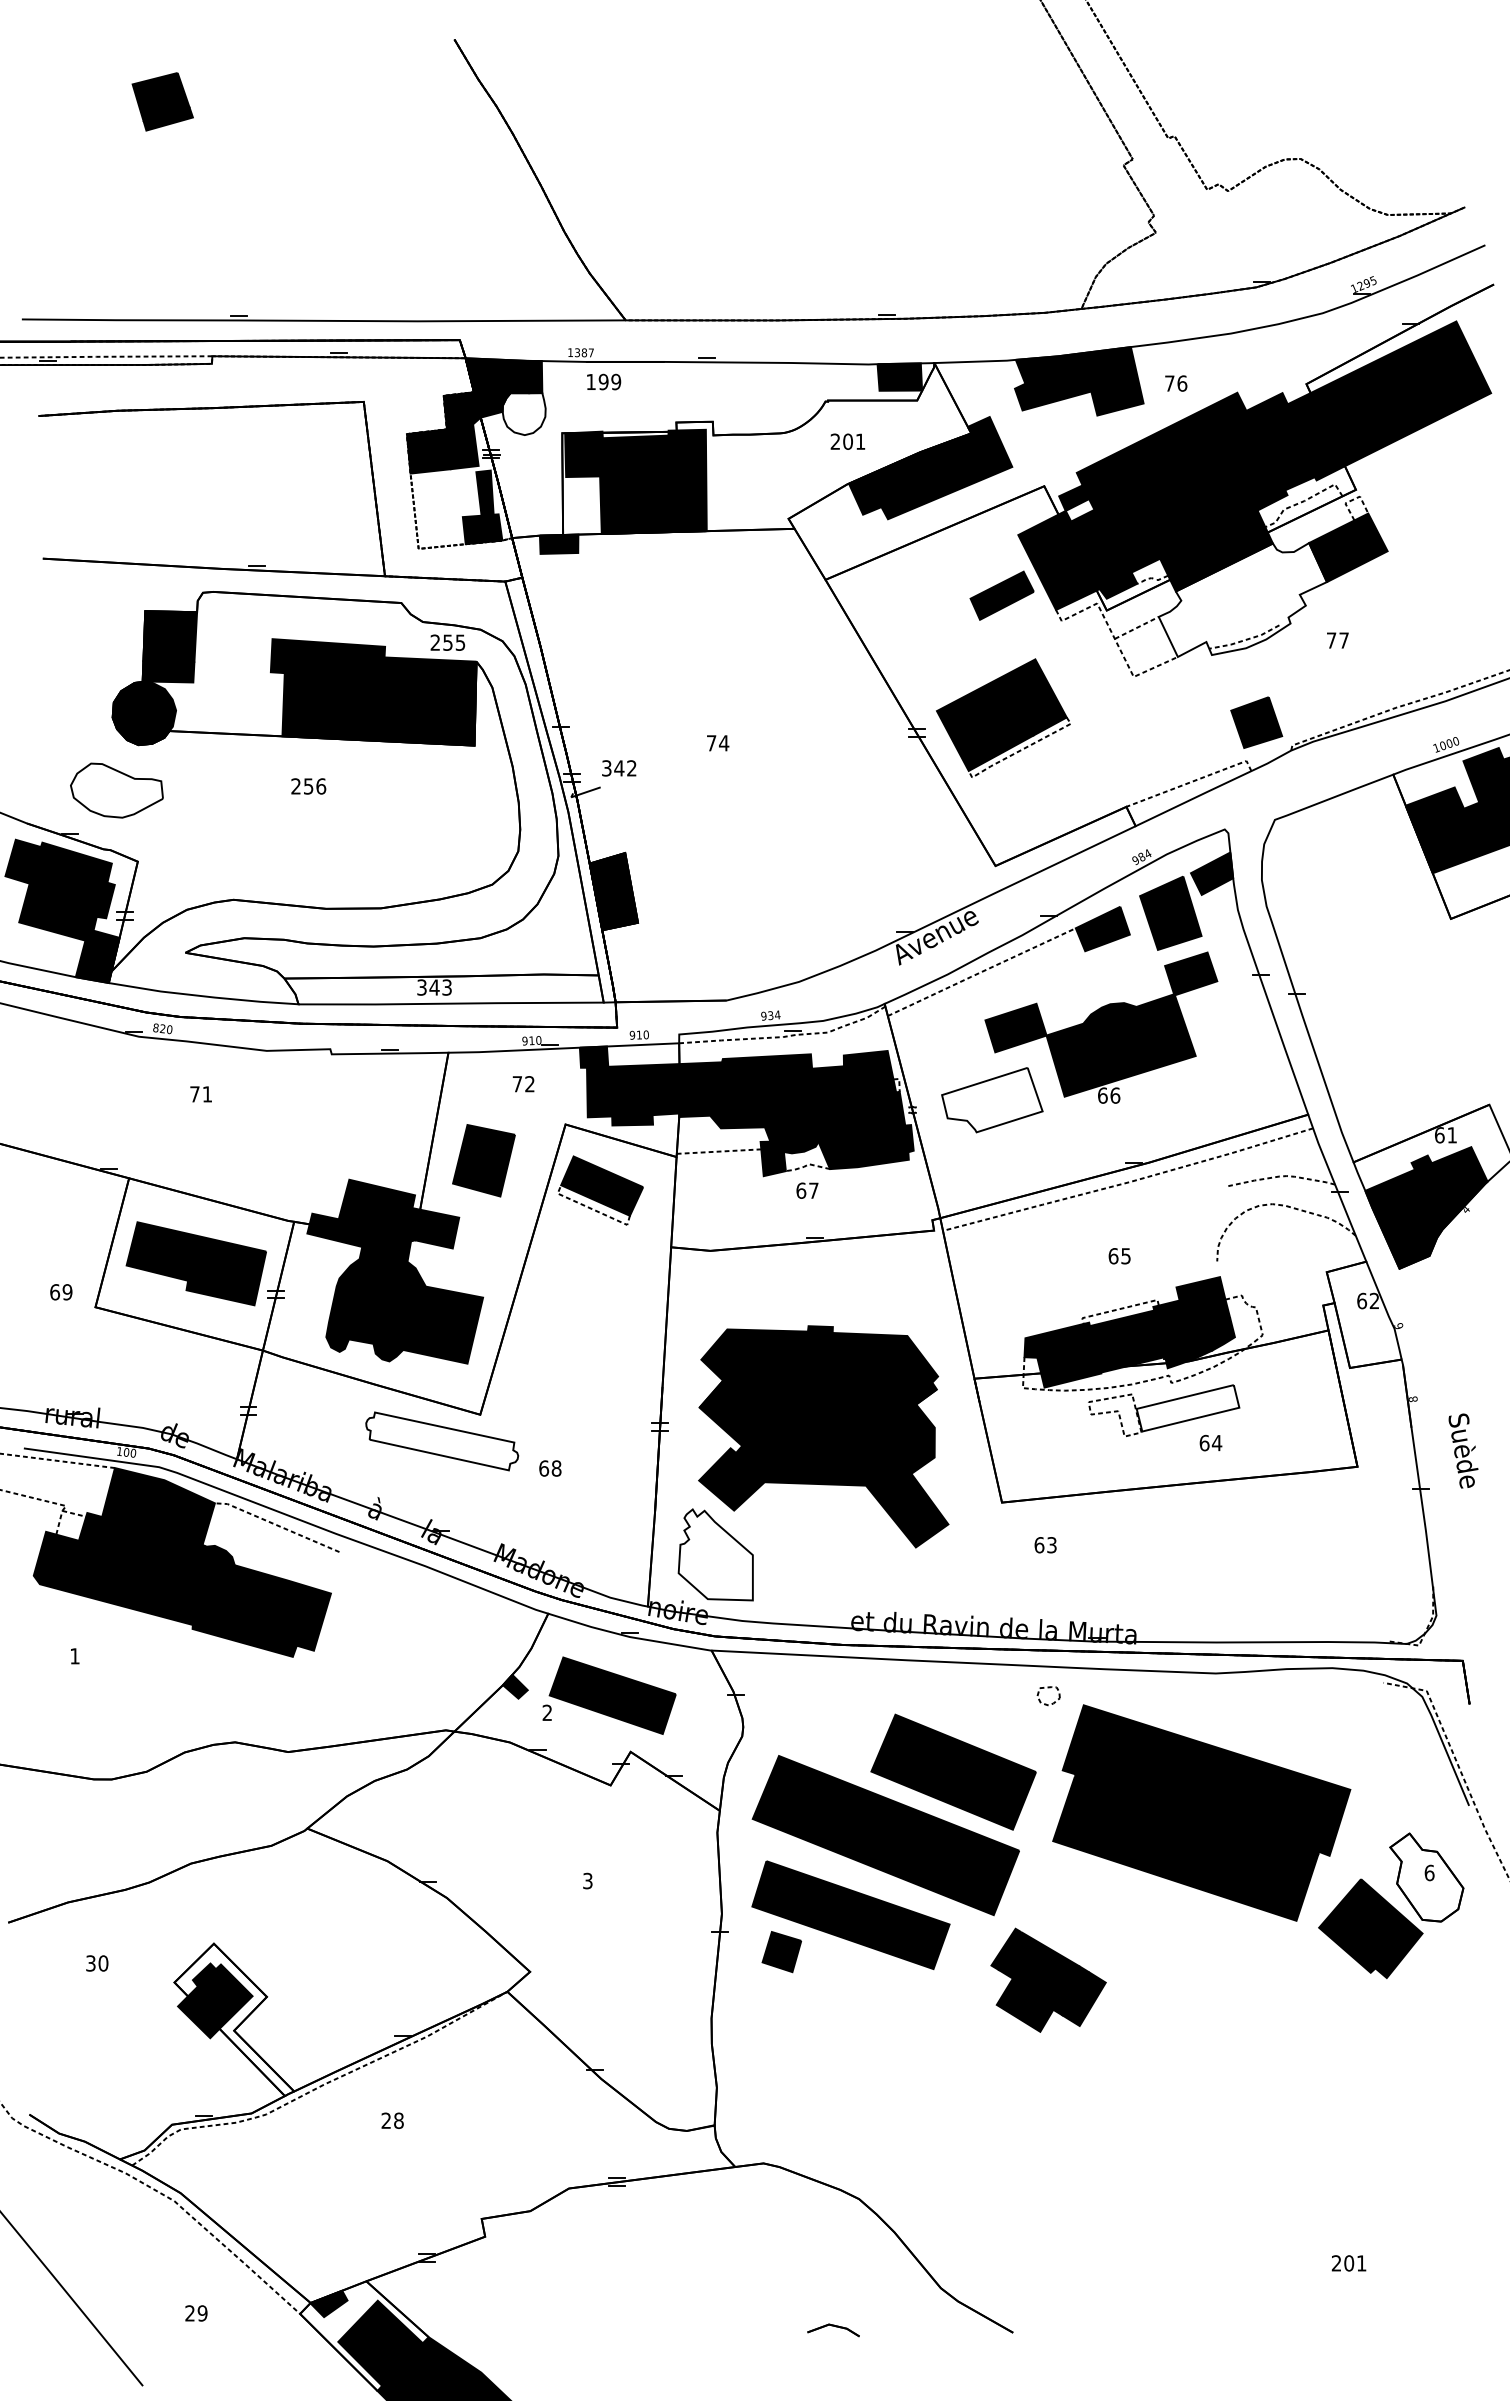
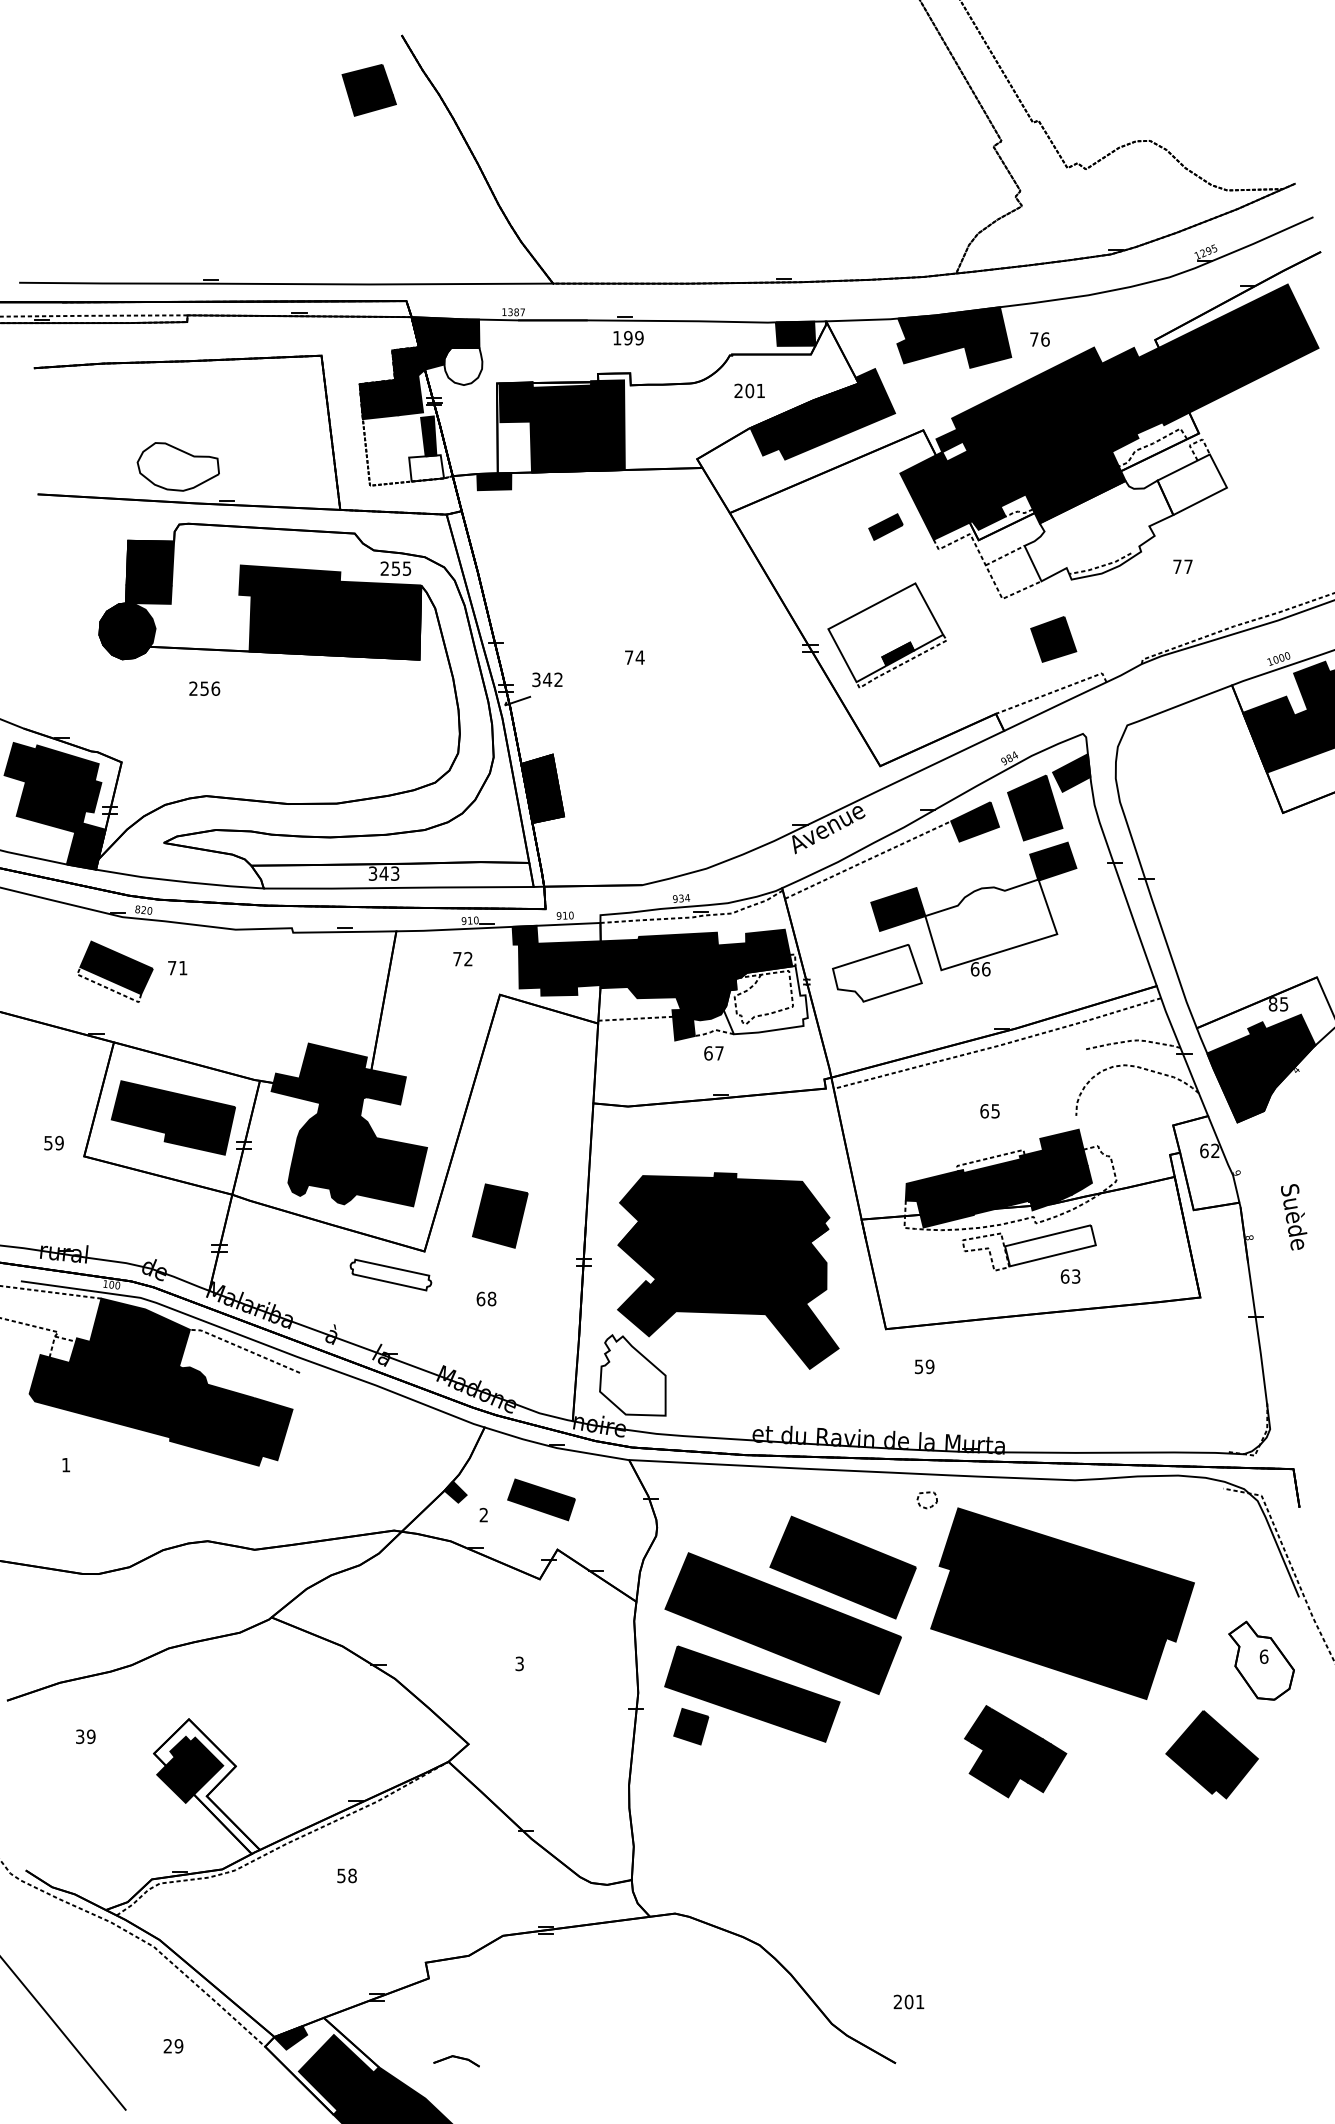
part: (162, 101) -> (369, 90), moved
text: (604, 381) -> (629, 337), moved
fill: (482, 529) -> (426, 468), removed
fill: (1348, 547) -> (1192, 484), removed
part: (1001, 595) -> (885, 526), size x0.6
fill: (1001, 714) -> (885, 632), removed
part: (1256, 722) -> (1053, 639), moved
text: (308, 786) -> (204, 688), moved
part: (116, 790) -> (177, 466), moved
fill: (1120, 1045) -> (990, 924), removed
fill: (865, 1130) -> (765, 1000), removed
text: (1445, 1135) -> (1278, 1004), 61 -> 85
part: (483, 1160) -> (499, 1215), moved
part: (600, 1190) -> (115, 971), moved
text: (55, 1292) -> (48, 1143), 69 -> 59
part: (442, 1441) -> (391, 1275), size x0.6
text: (1216, 1442) -> (1075, 1276), 64 -> 63
text: (1463, 1450) -> (1294, 1216), moved
text: (1045, 1545) -> (924, 1367), 63 -> 59
part: (612, 1695) -> (541, 1499), size x0.6
part: (1370, 1928) -> (1211, 1754), moved
text: (103, 1963) -> (91, 1736), 30 -> 39
part: (1048, 1979) -> (1015, 1750), moved
text: (385, 2120) -> (340, 1875), 28 -> 58
text: (1348, 2263) -> (908, 2002), moved
part: (833, 2330) -> (456, 2061), moved

